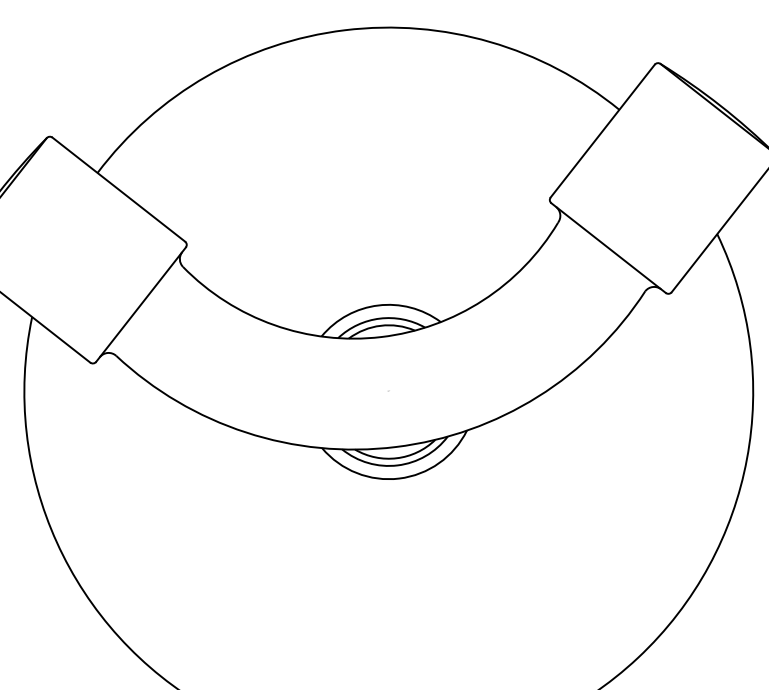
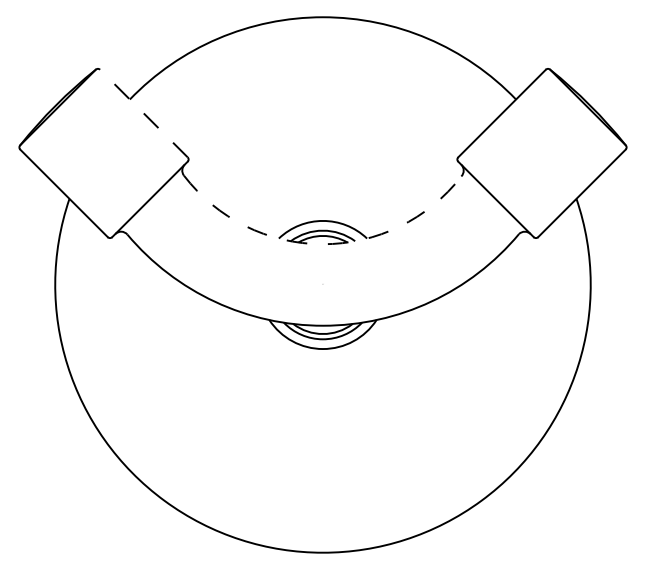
line: (118, 189) -> (143, 113), solid -> dashed
arc: (381, 337) -> (322, 244), solid -> dashed

